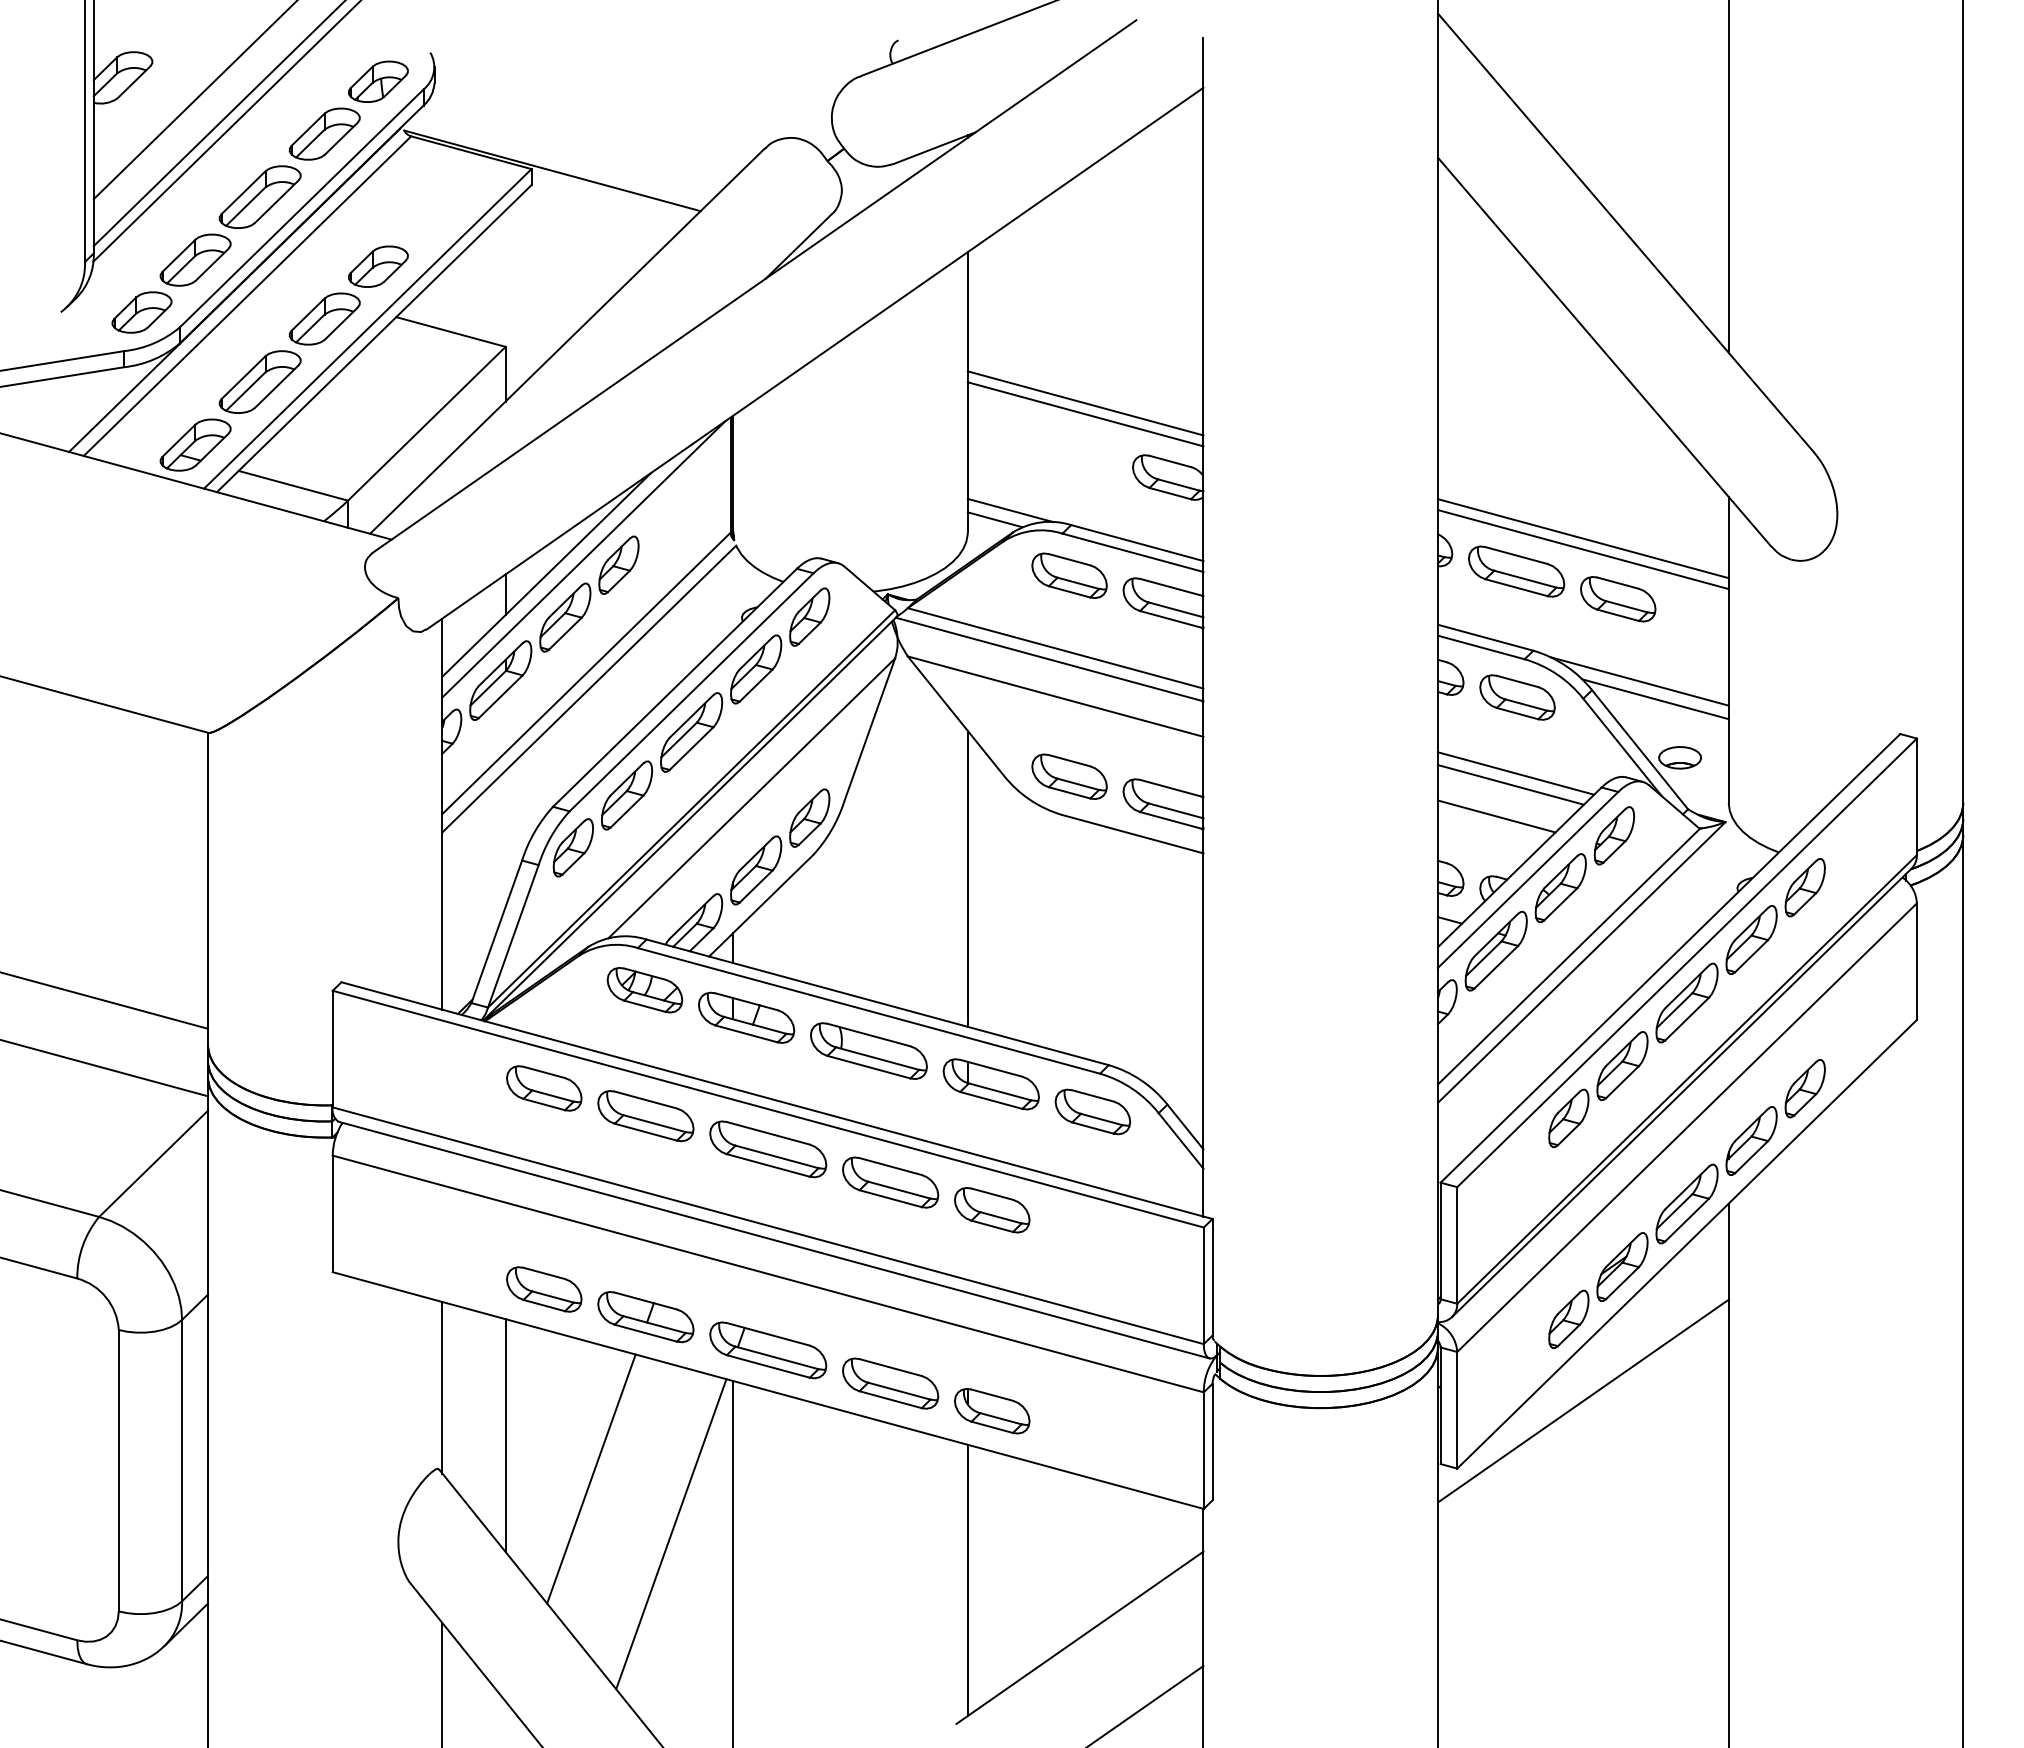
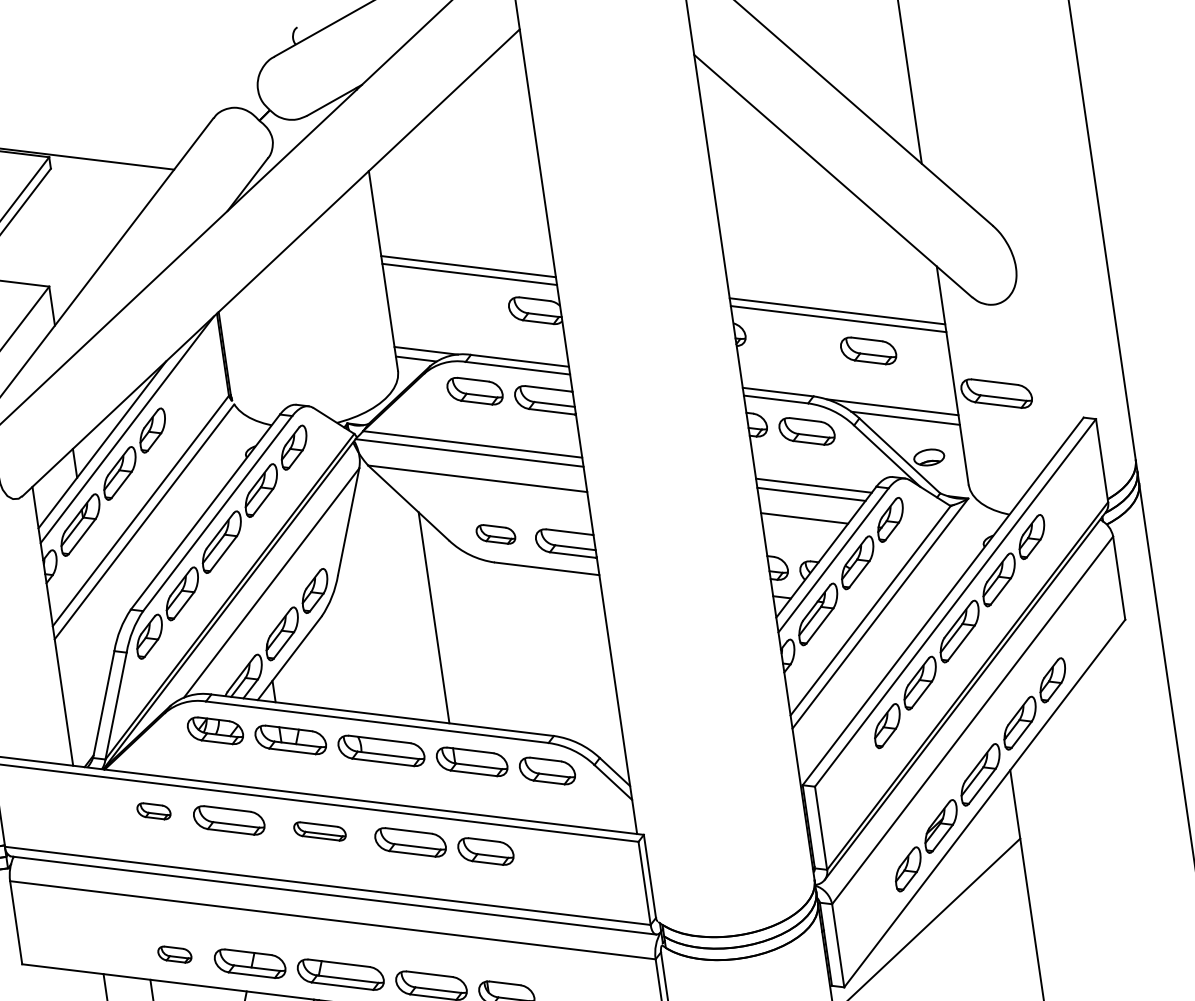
part: (1516, 571) -> (996, 393), moved
part: (1069, 776) -> (495, 534), size x0.7
part: (544, 1088) -> (154, 811), size x0.6
part: (768, 1149) -> (320, 831), size x0.6
part: (544, 1289) -> (174, 954), size x0.6

